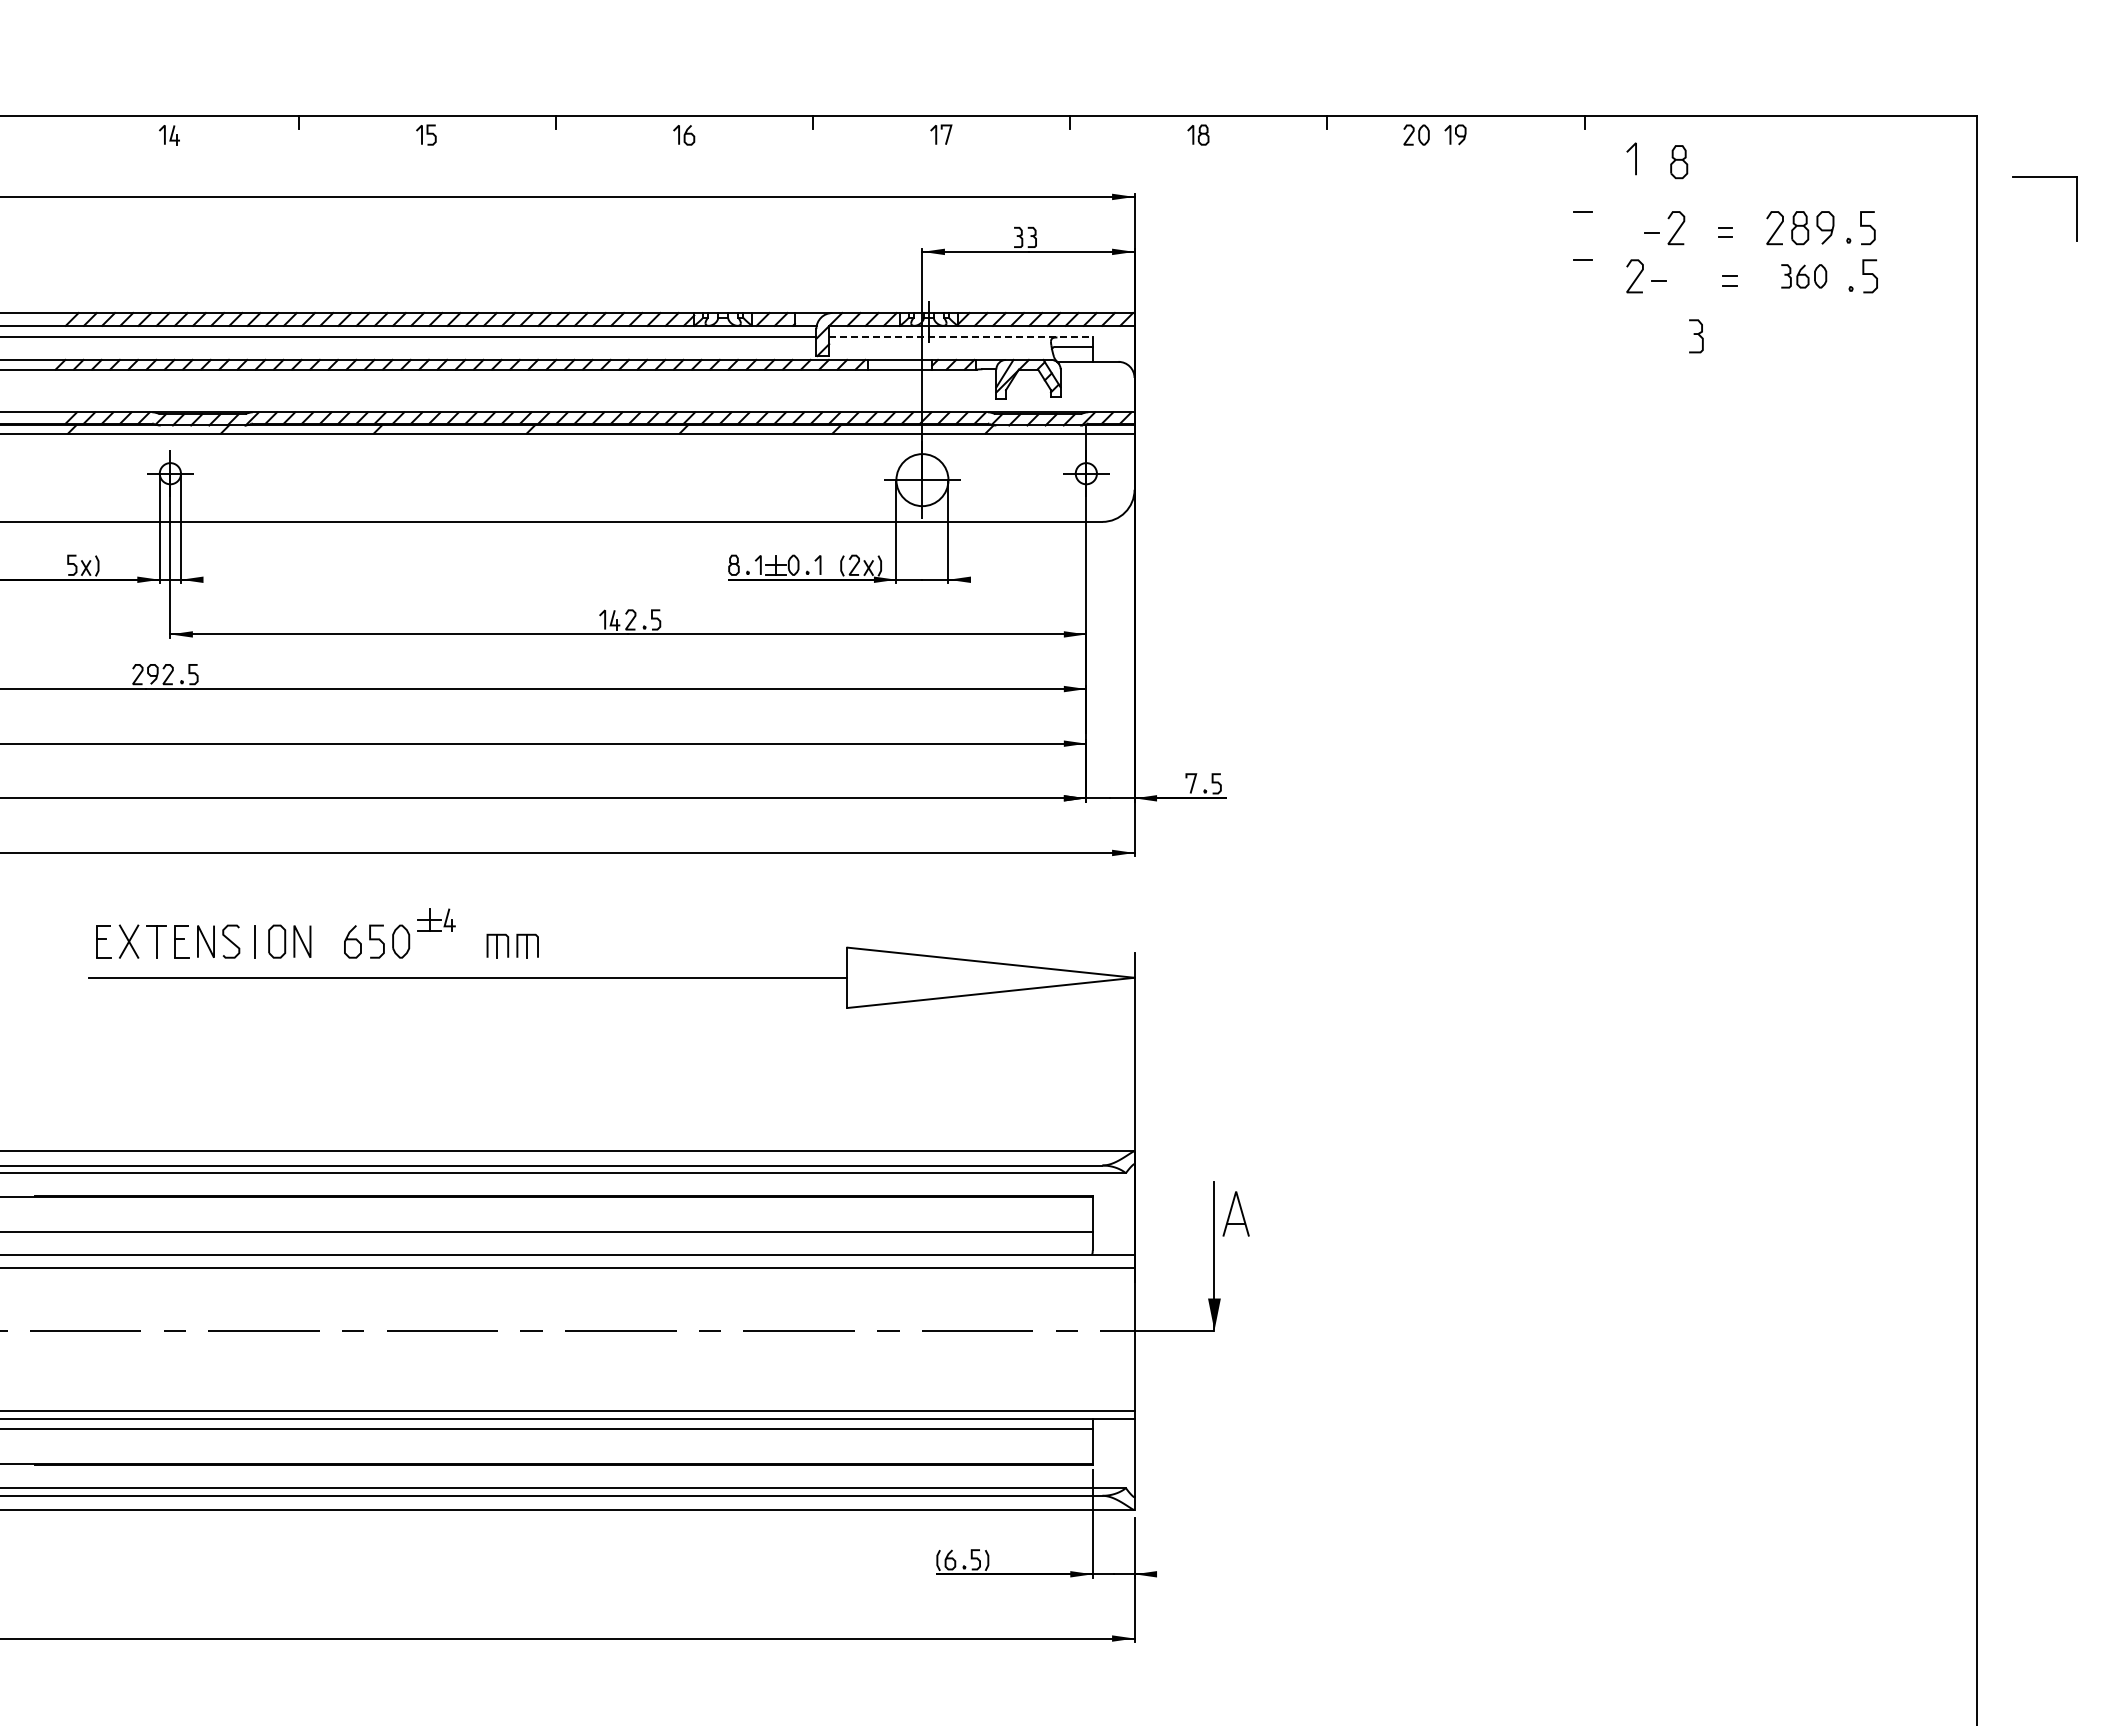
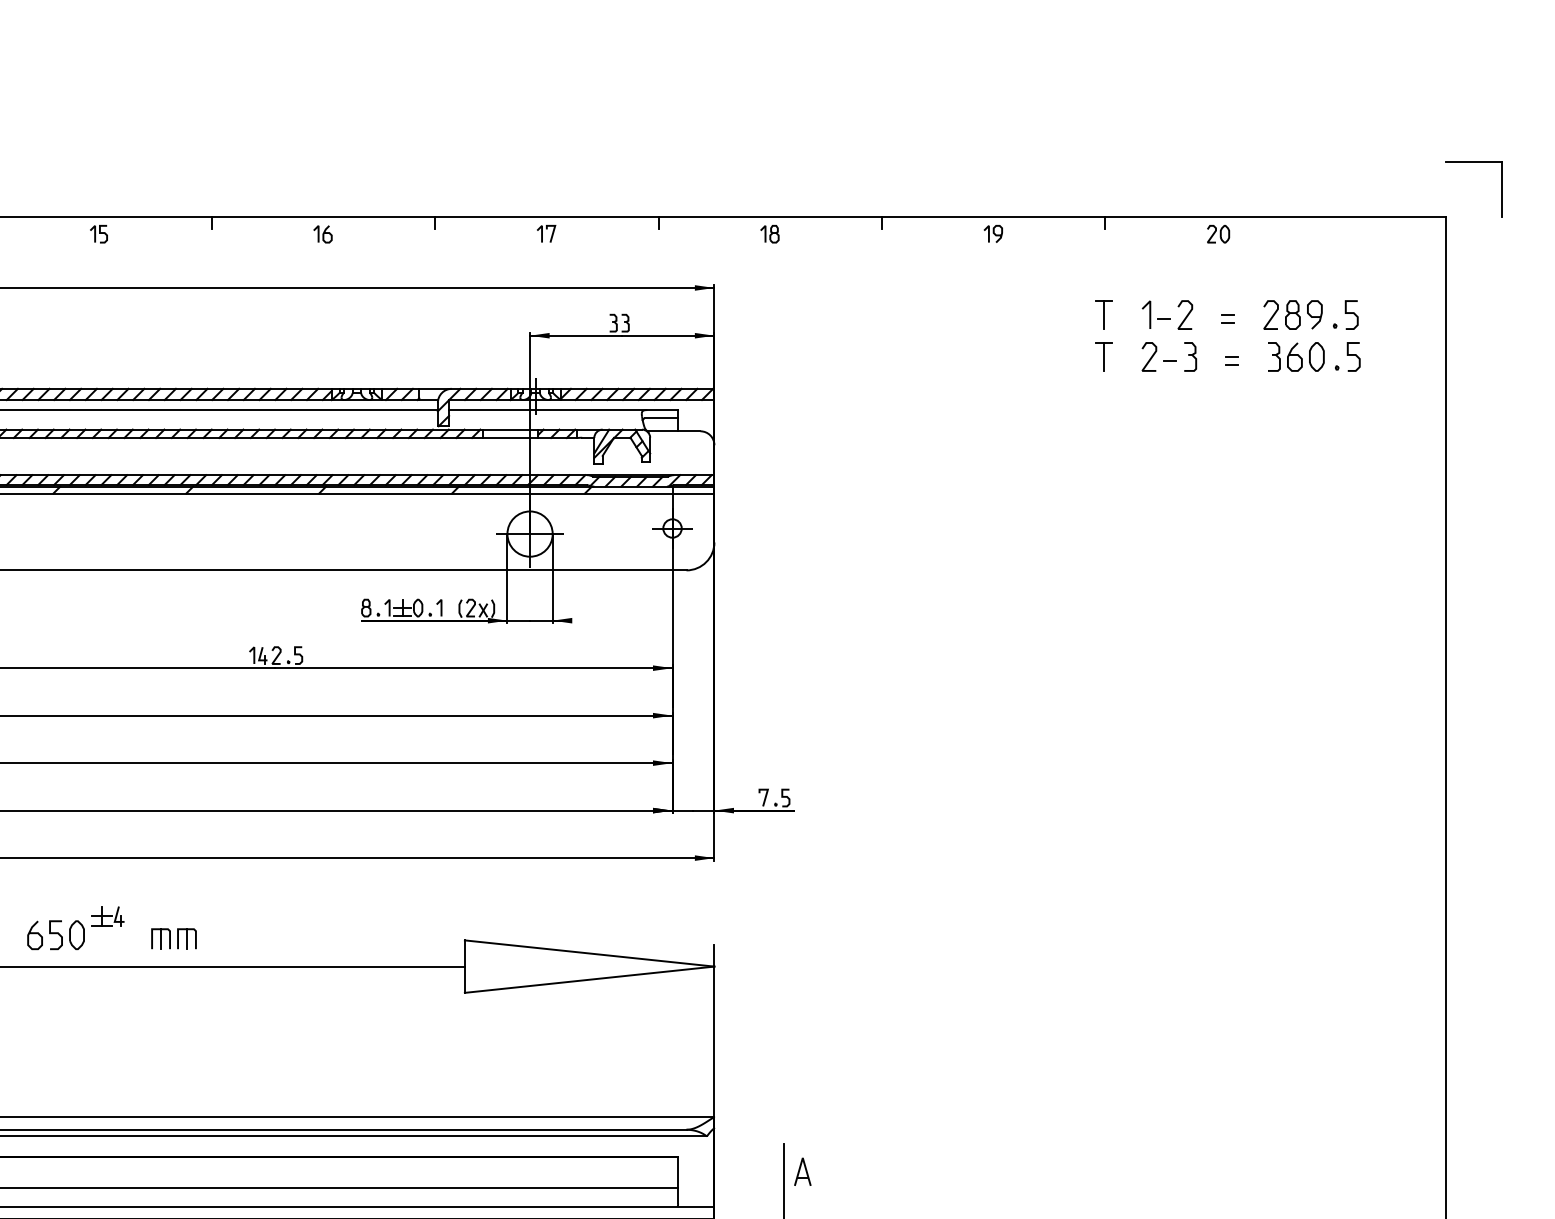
part: (1416, 134) -> (1218, 233), moved
line: (1635, 158) -> (1149, 314), moved
part: (1679, 162) -> (1188, 258), removed
part: (2044, 177) -> (1473, 162), moved
line: (1583, 228) -> (1104, 315), added
line: (1583, 276) -> (1104, 357), added
part: (1803, 276) -> (1295, 357), size x1.43
part: (1696, 336) -> (1190, 357), moved
line: (961, 337) -> (564, 410), dashed -> solid
part: (1236, 1213) -> (803, 1171), size x0.71

